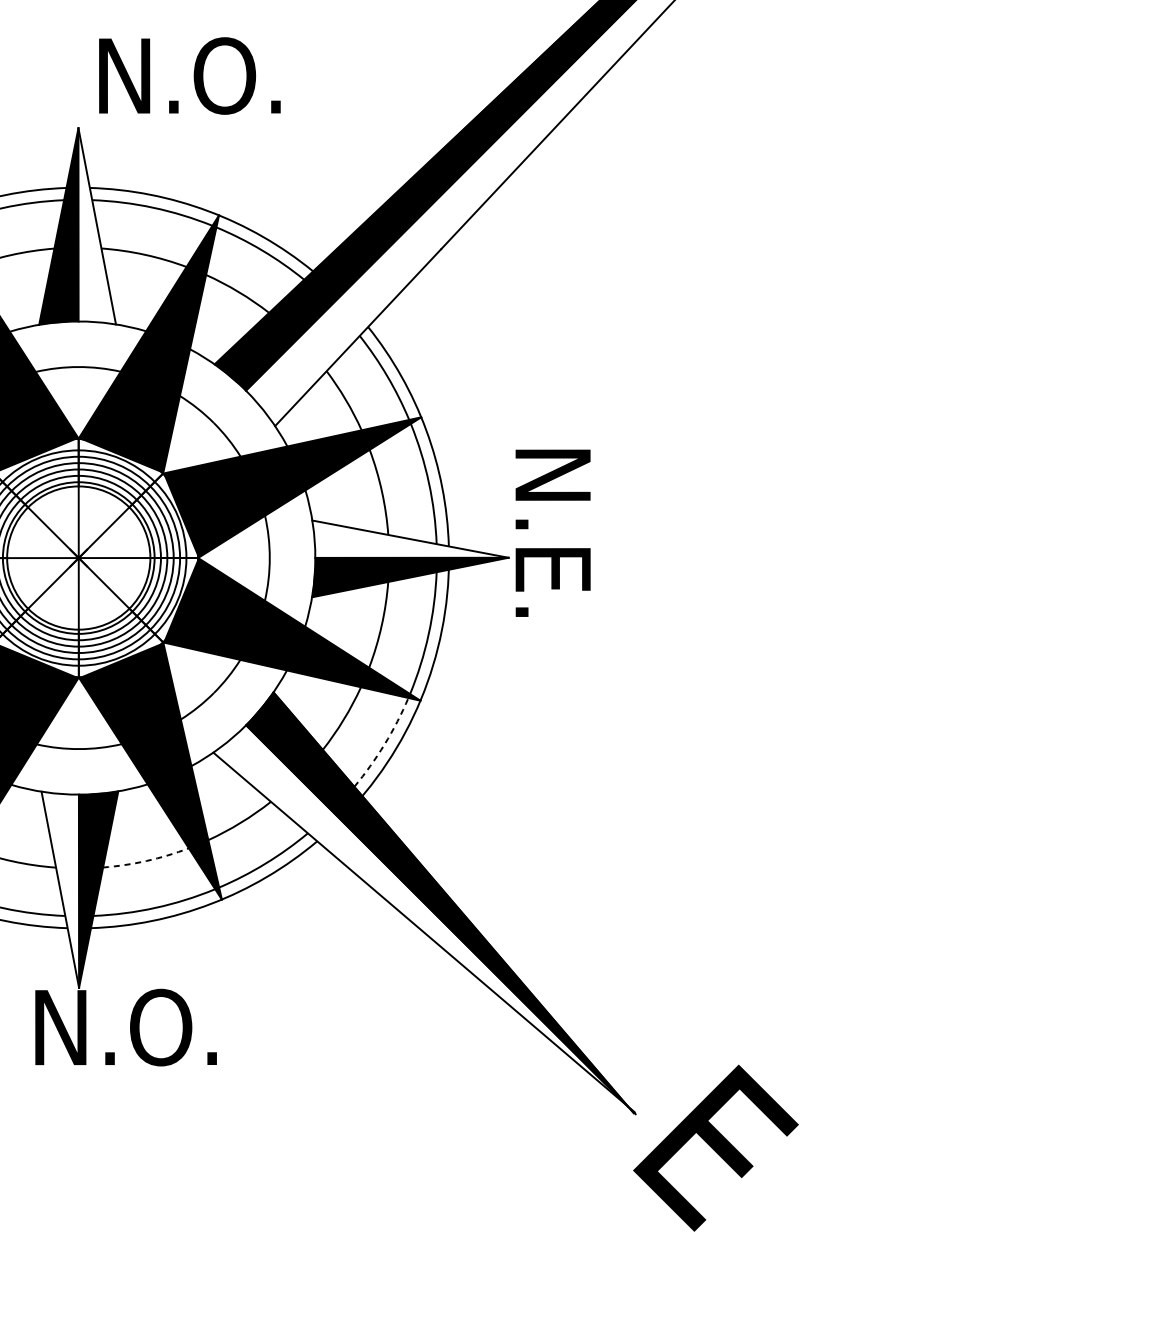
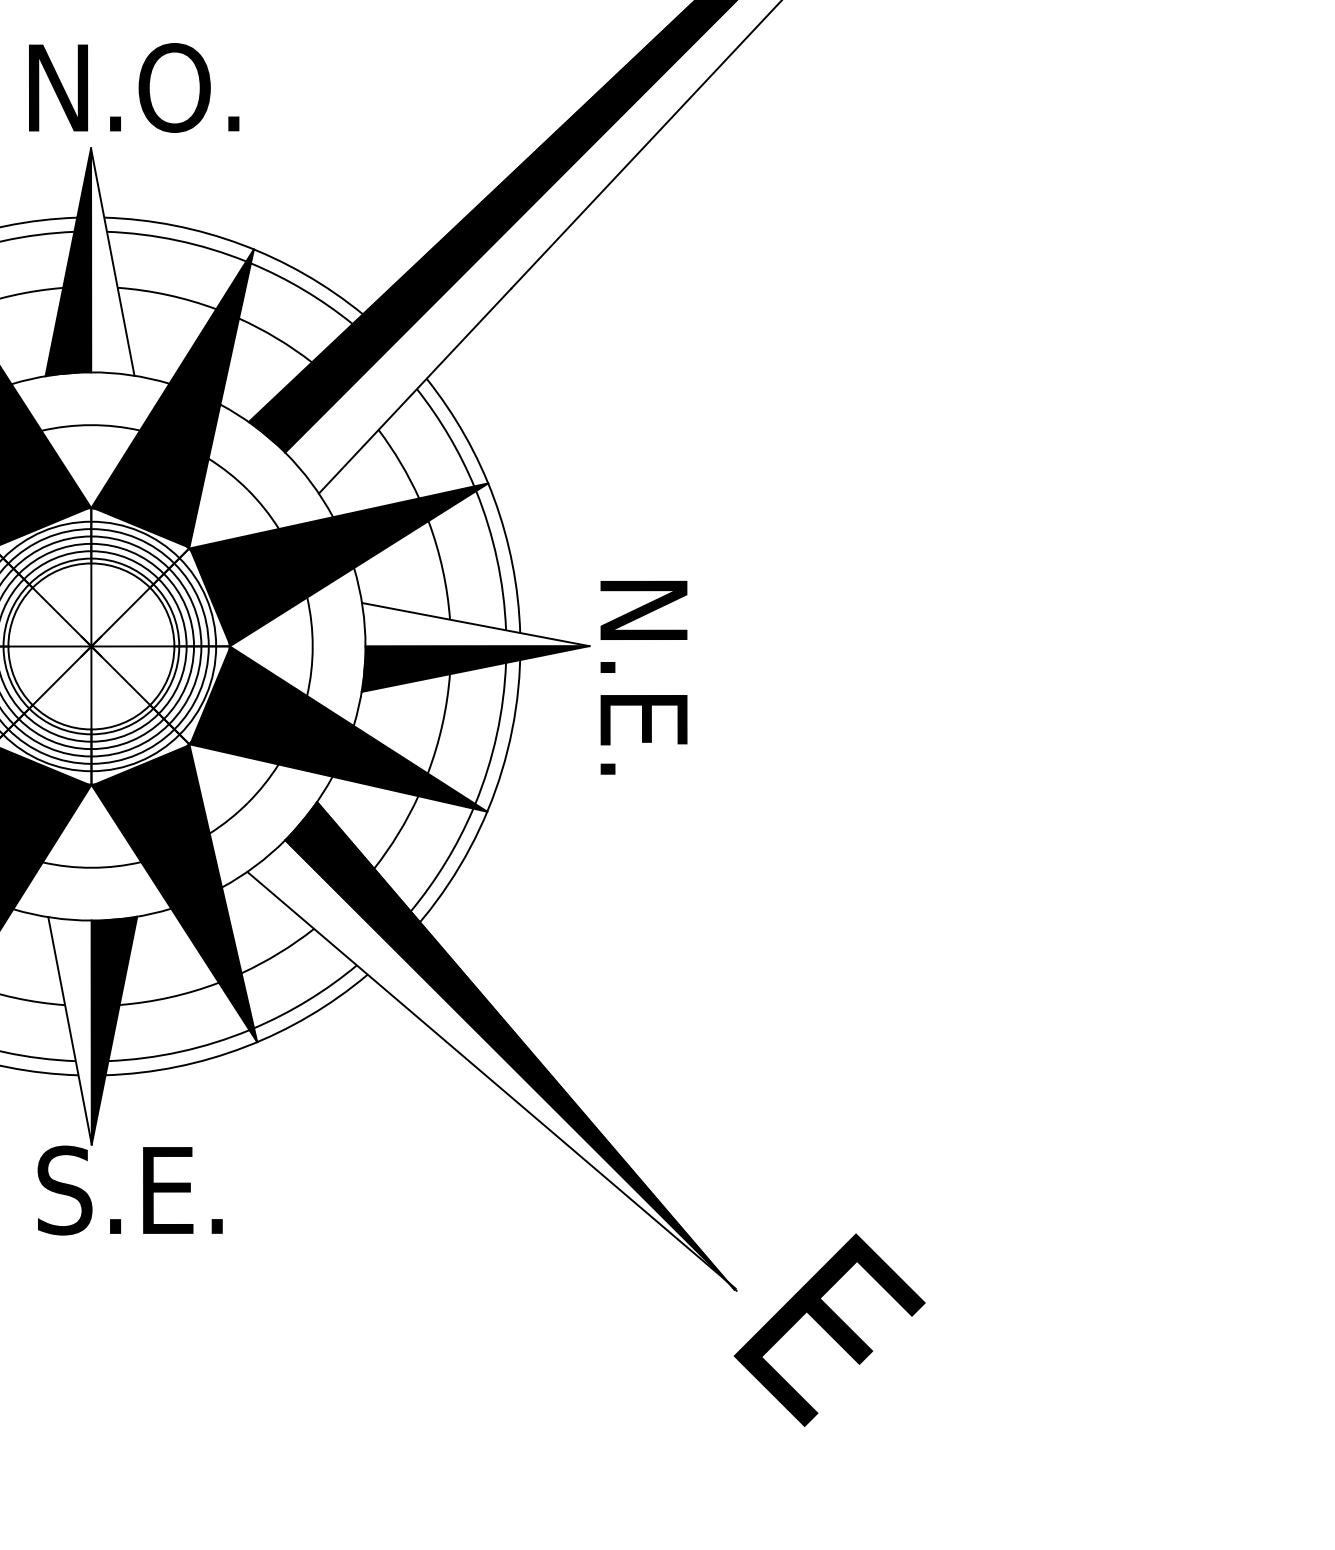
text: (190, 75) -> (134, 87), moved
text: (552, 533) -> (643, 677), moved
arc: (384, 744) -> (445, 862), dashed -> solid
arc: (147, 861) -> (170, 997), dashed -> solid
text: (124, 1027) -> (144, 1190), N.O. -> S.E.

